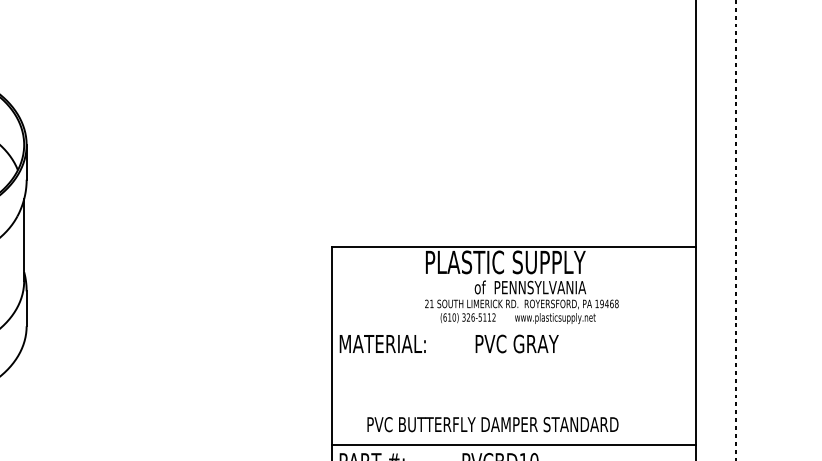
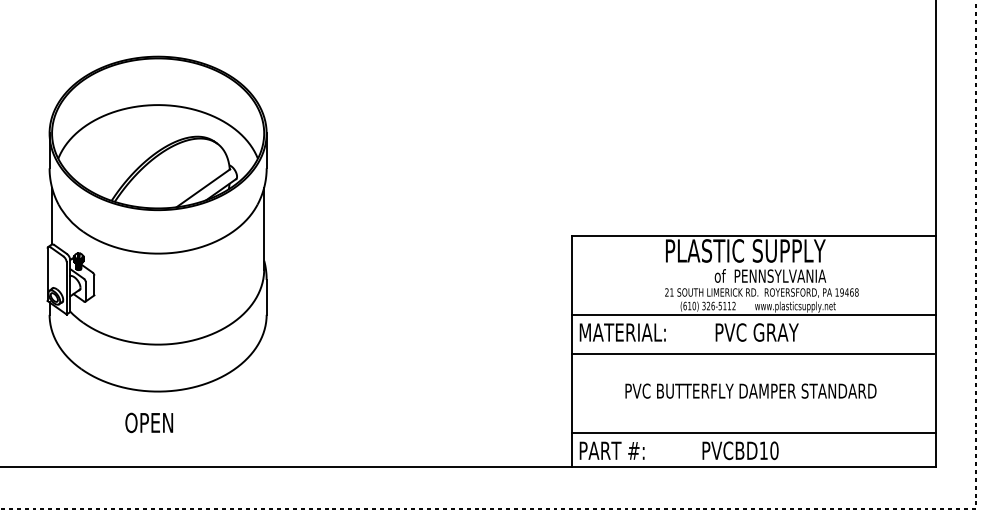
line: (513, 325) -> (753, 314), added
line: (512, 365) -> (752, 354), added
text: (492, 423) -> (750, 390), moved

